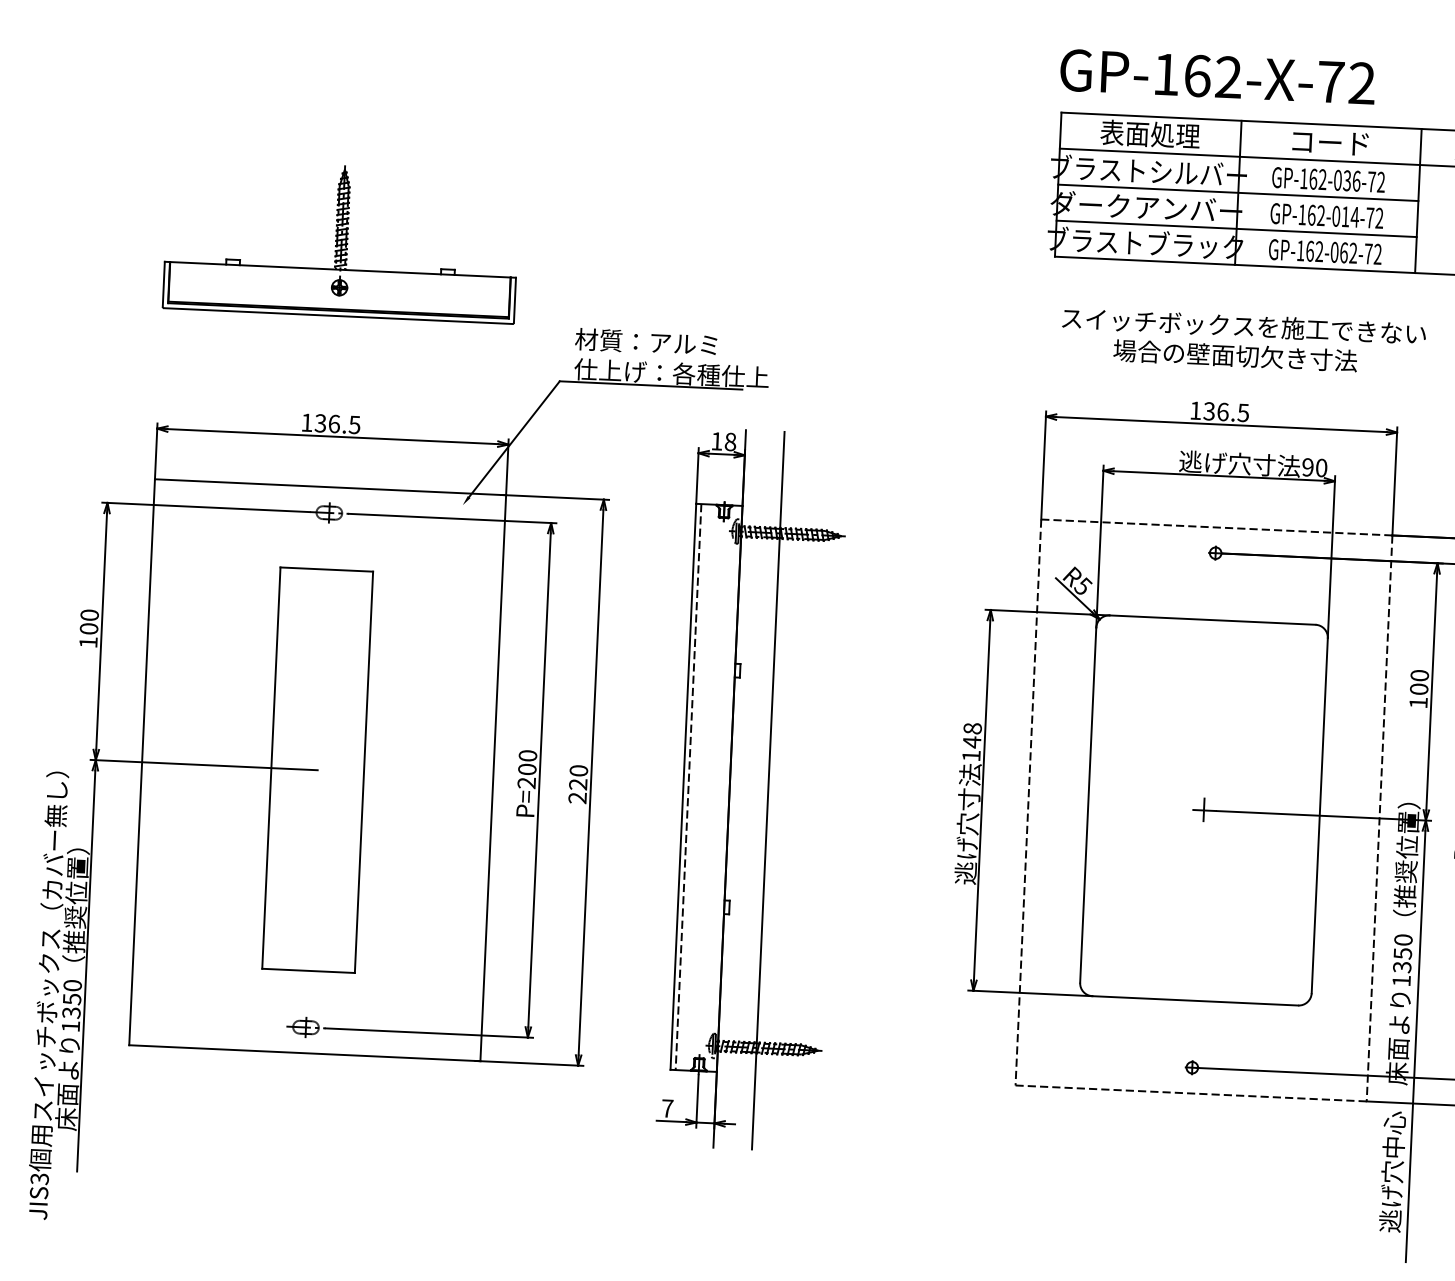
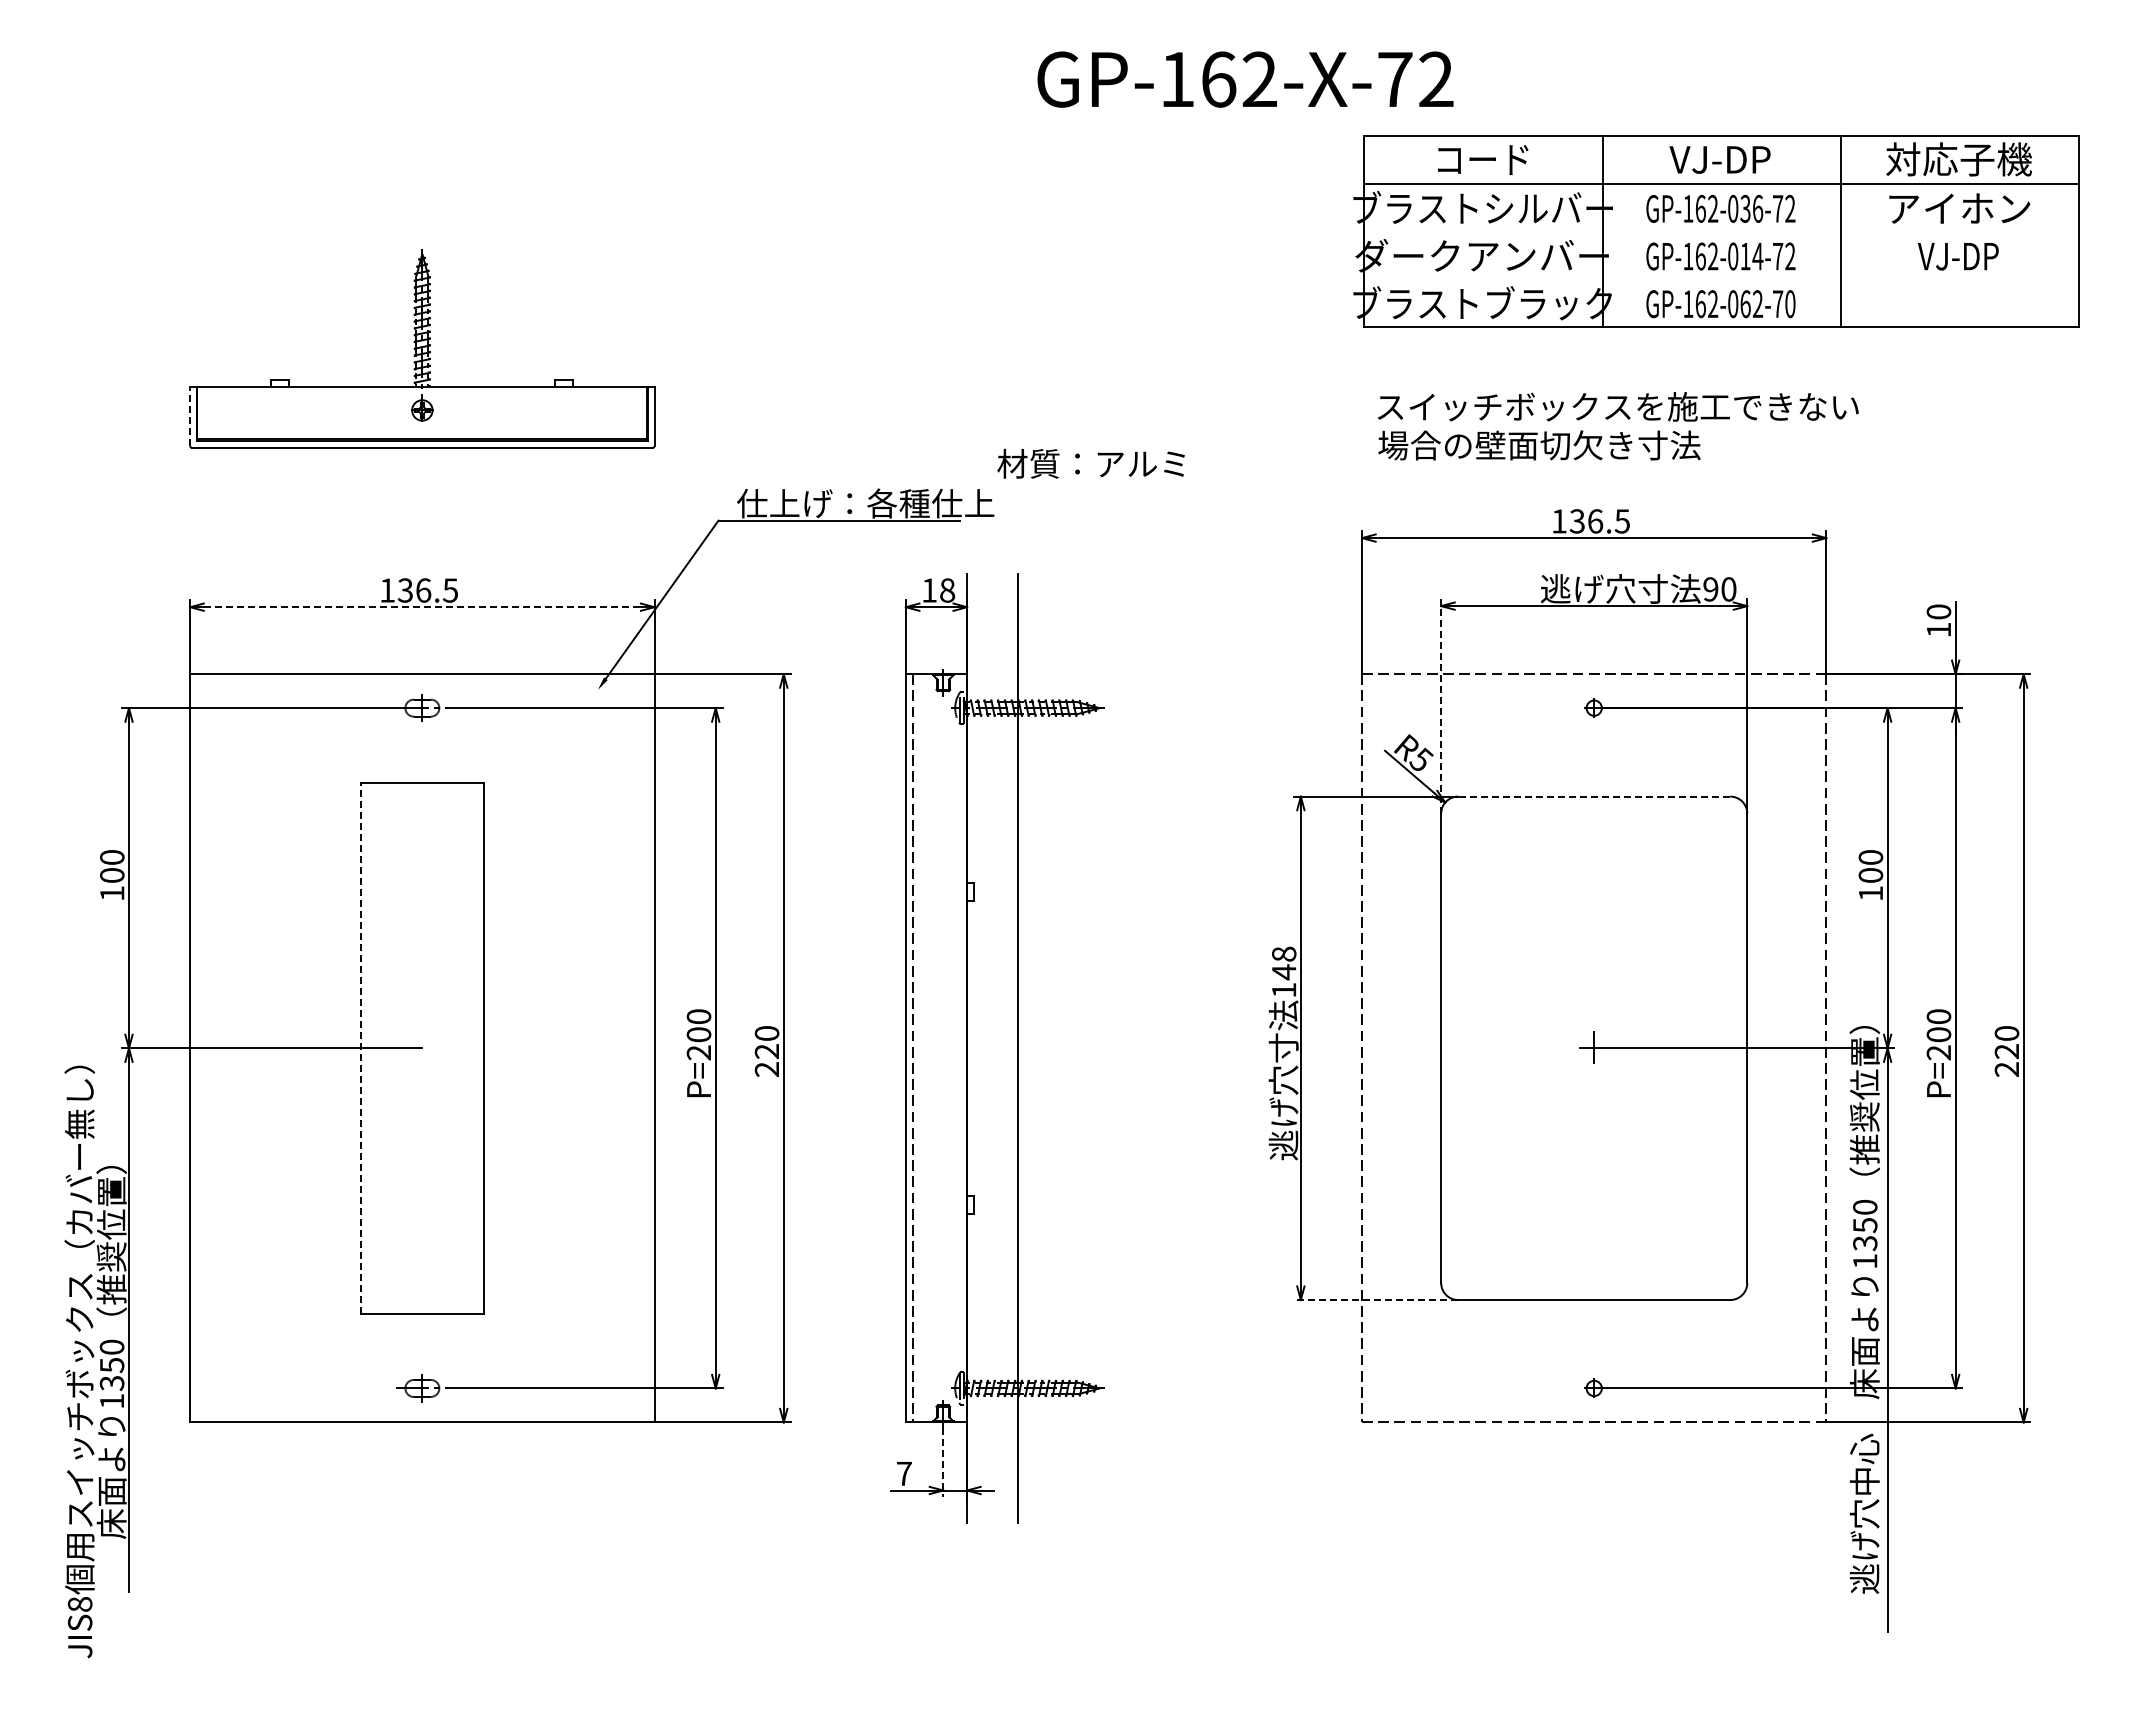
text: (1217, 76) -> (1245, 79), moved
text: (1150, 134) -> (1482, 159), 表面処理 -> コード
text: (1330, 142) -> (1720, 159), コード -> VJ-DP
line: (1238, 192) -> (1602, 231), removed
line: (1236, 228) -> (1602, 278), removed
text: (1377, 254) -> (1790, 304), GP-162-062-72 -> GP-162-062-70
line: (164, 284) -> (190, 416), solid -> dashed
text: (645, 341) -> (1090, 463), moved
text: (1235, 355) -> (1539, 445), moved
line: (332, 436) -> (422, 607), solid -> dashed
line: (1100, 545) -> (1441, 705), solid -> dashed
line: (1212, 620) -> (1593, 796), solid -> dashed
line: (271, 767) -> (361, 1047), solid -> dashed
line: (1029, 993) -> (1375, 1300), solid -> dashed
line: (697, 1101) -> (943, 1462), solid -> dashed
text: (39, 1179) -> (79, 1604), JIS3 -> JIS8

